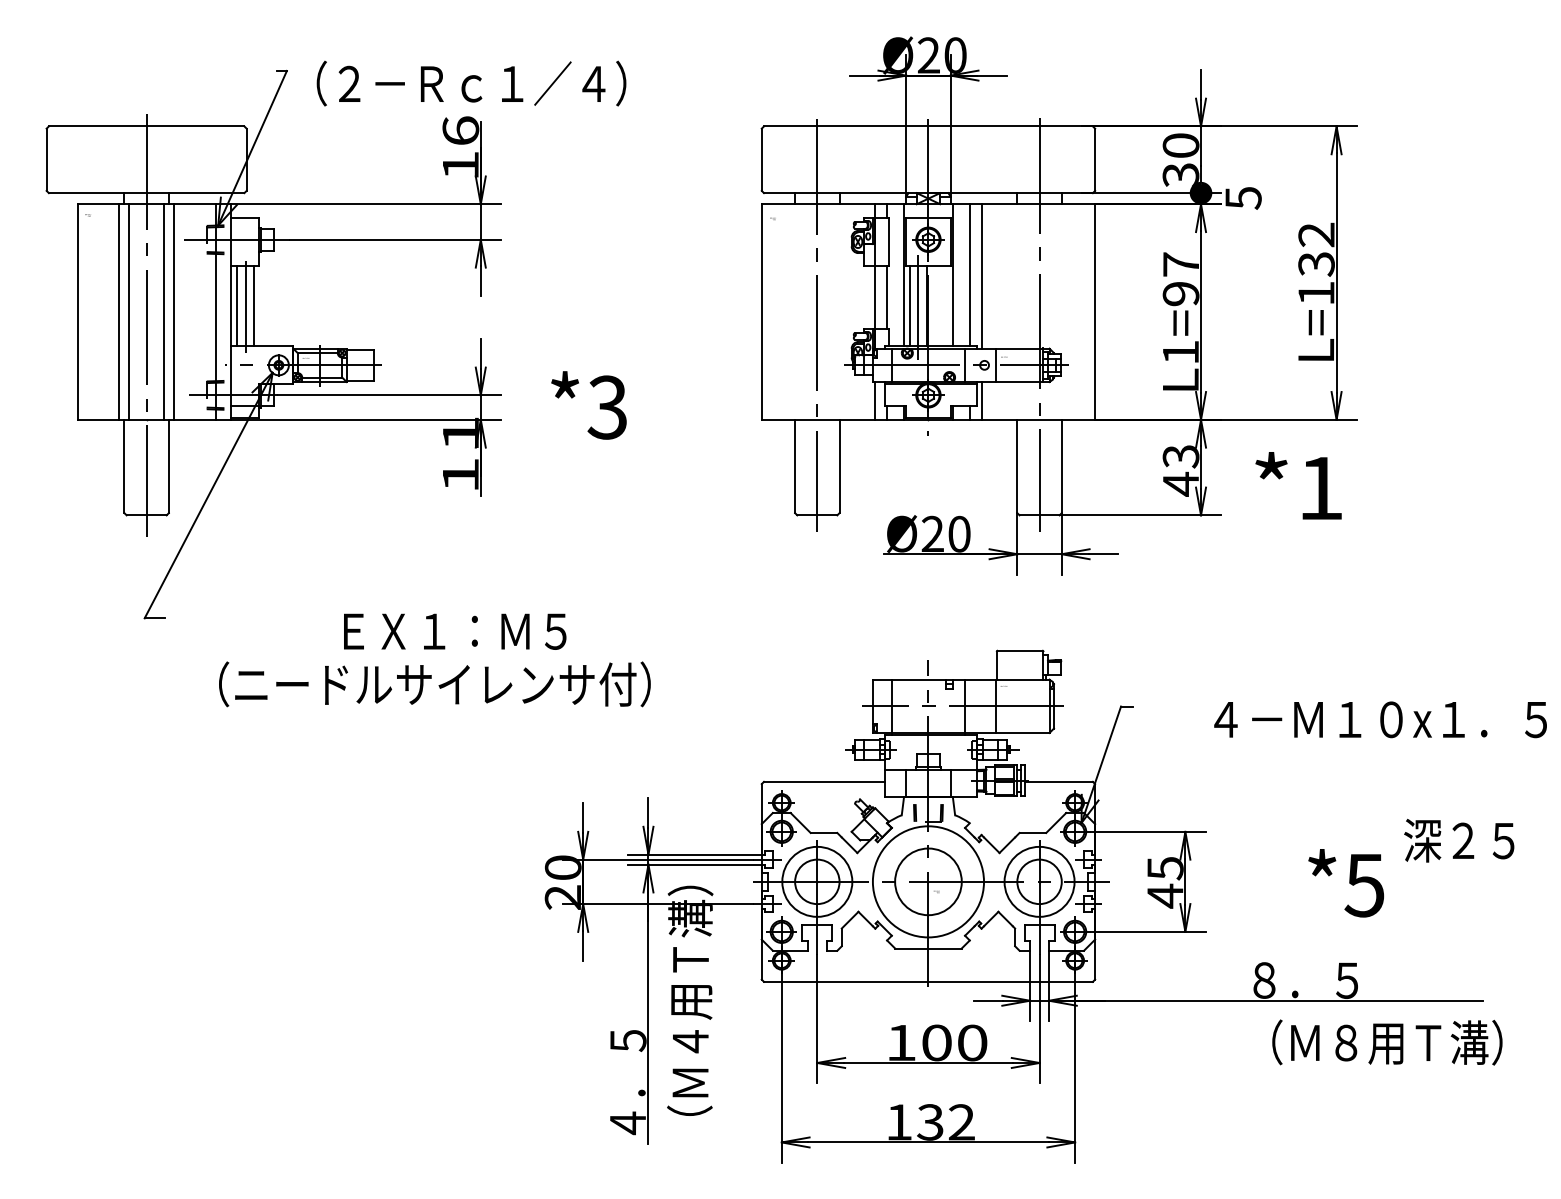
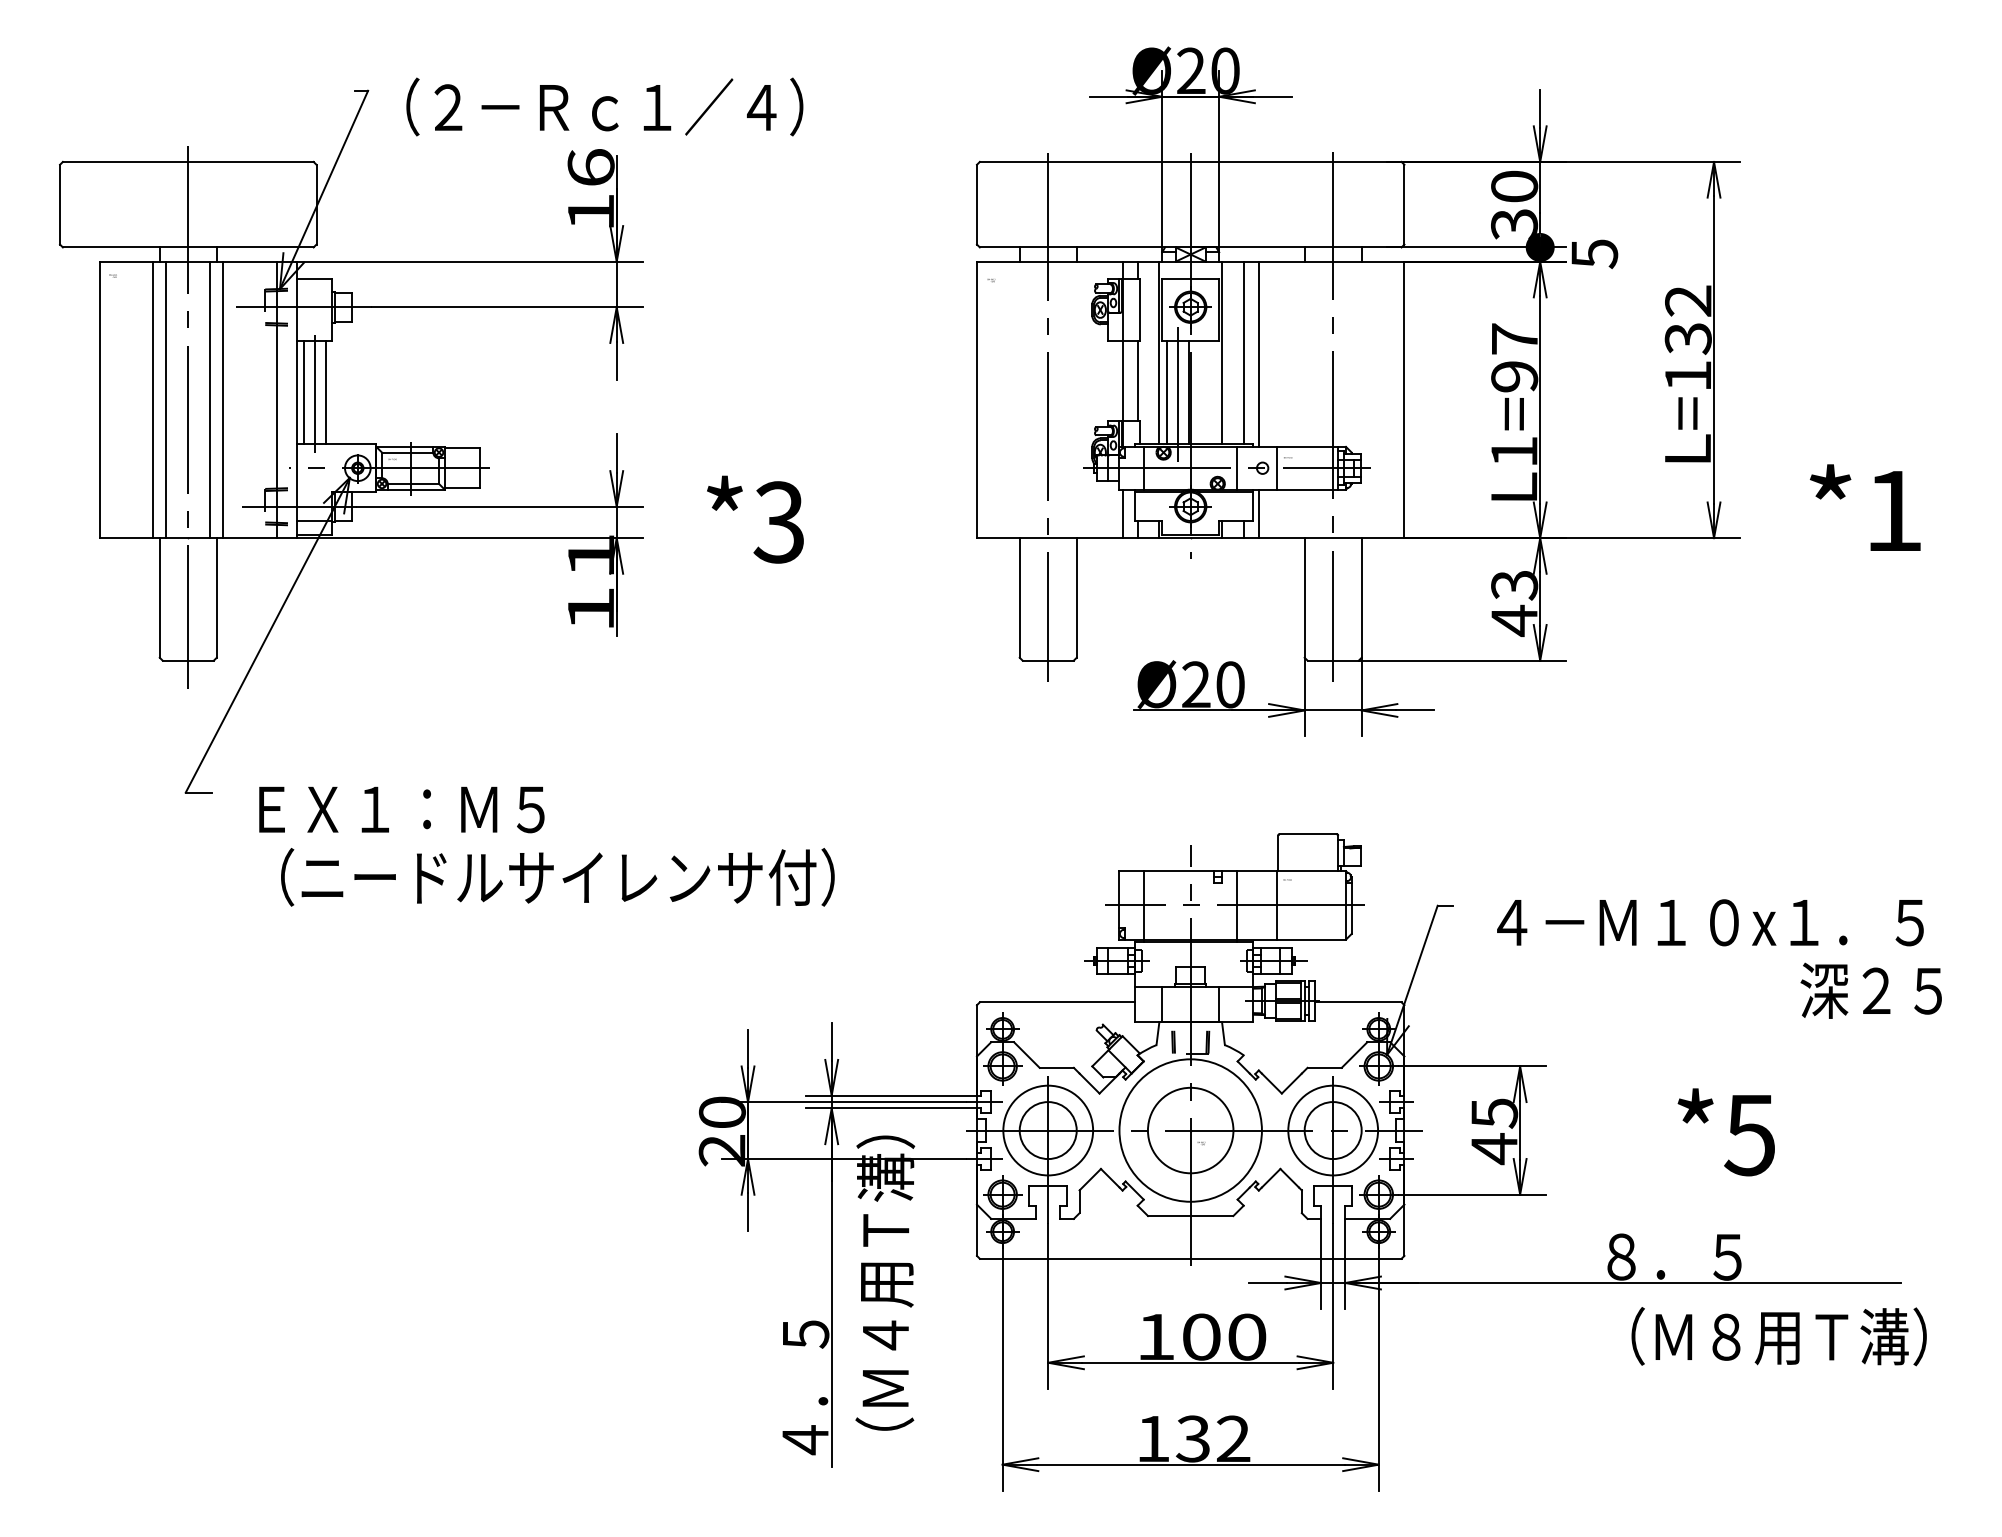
text: (1298, 485) -> (1865, 507), moved
text: (454, 631) -> (401, 809), moved
text: (1380, 719) -> (1710, 922), moved
text: (1458, 840) -> (1870, 990), moved

